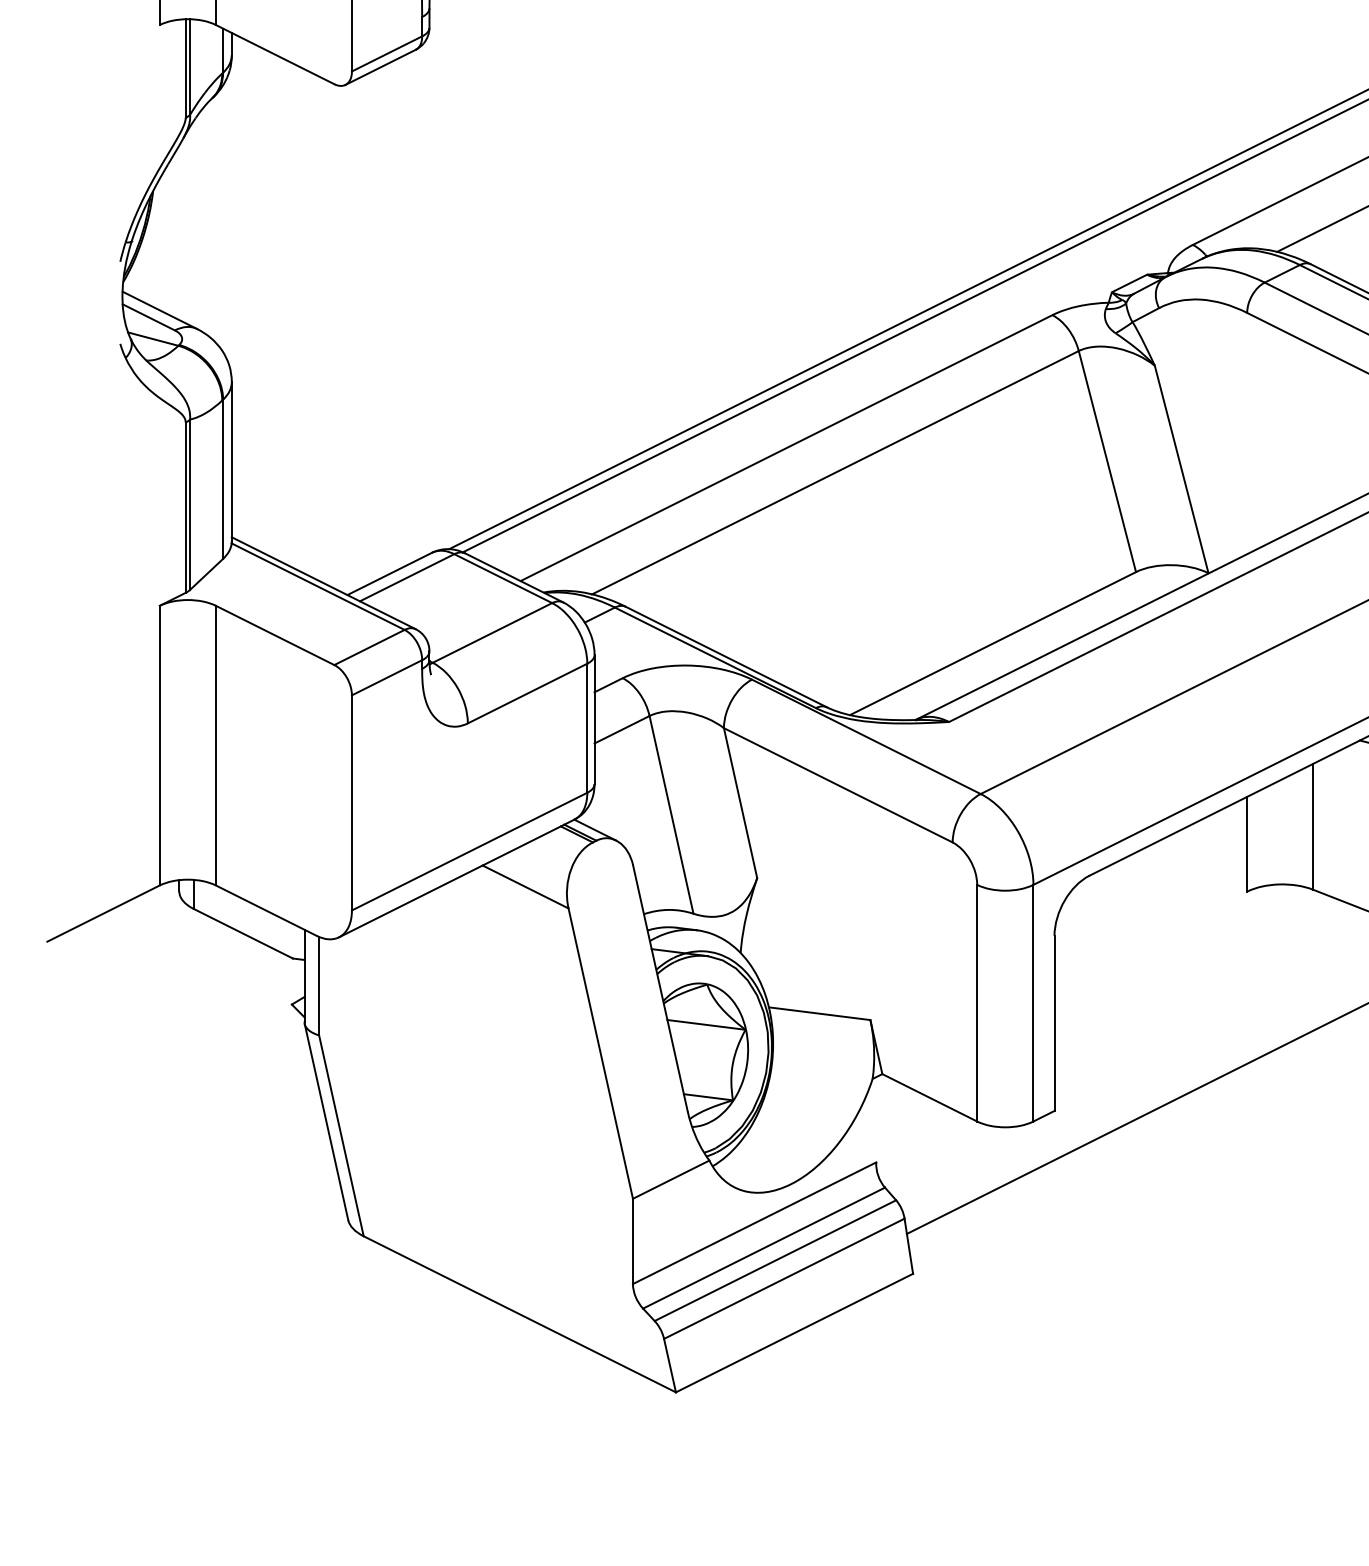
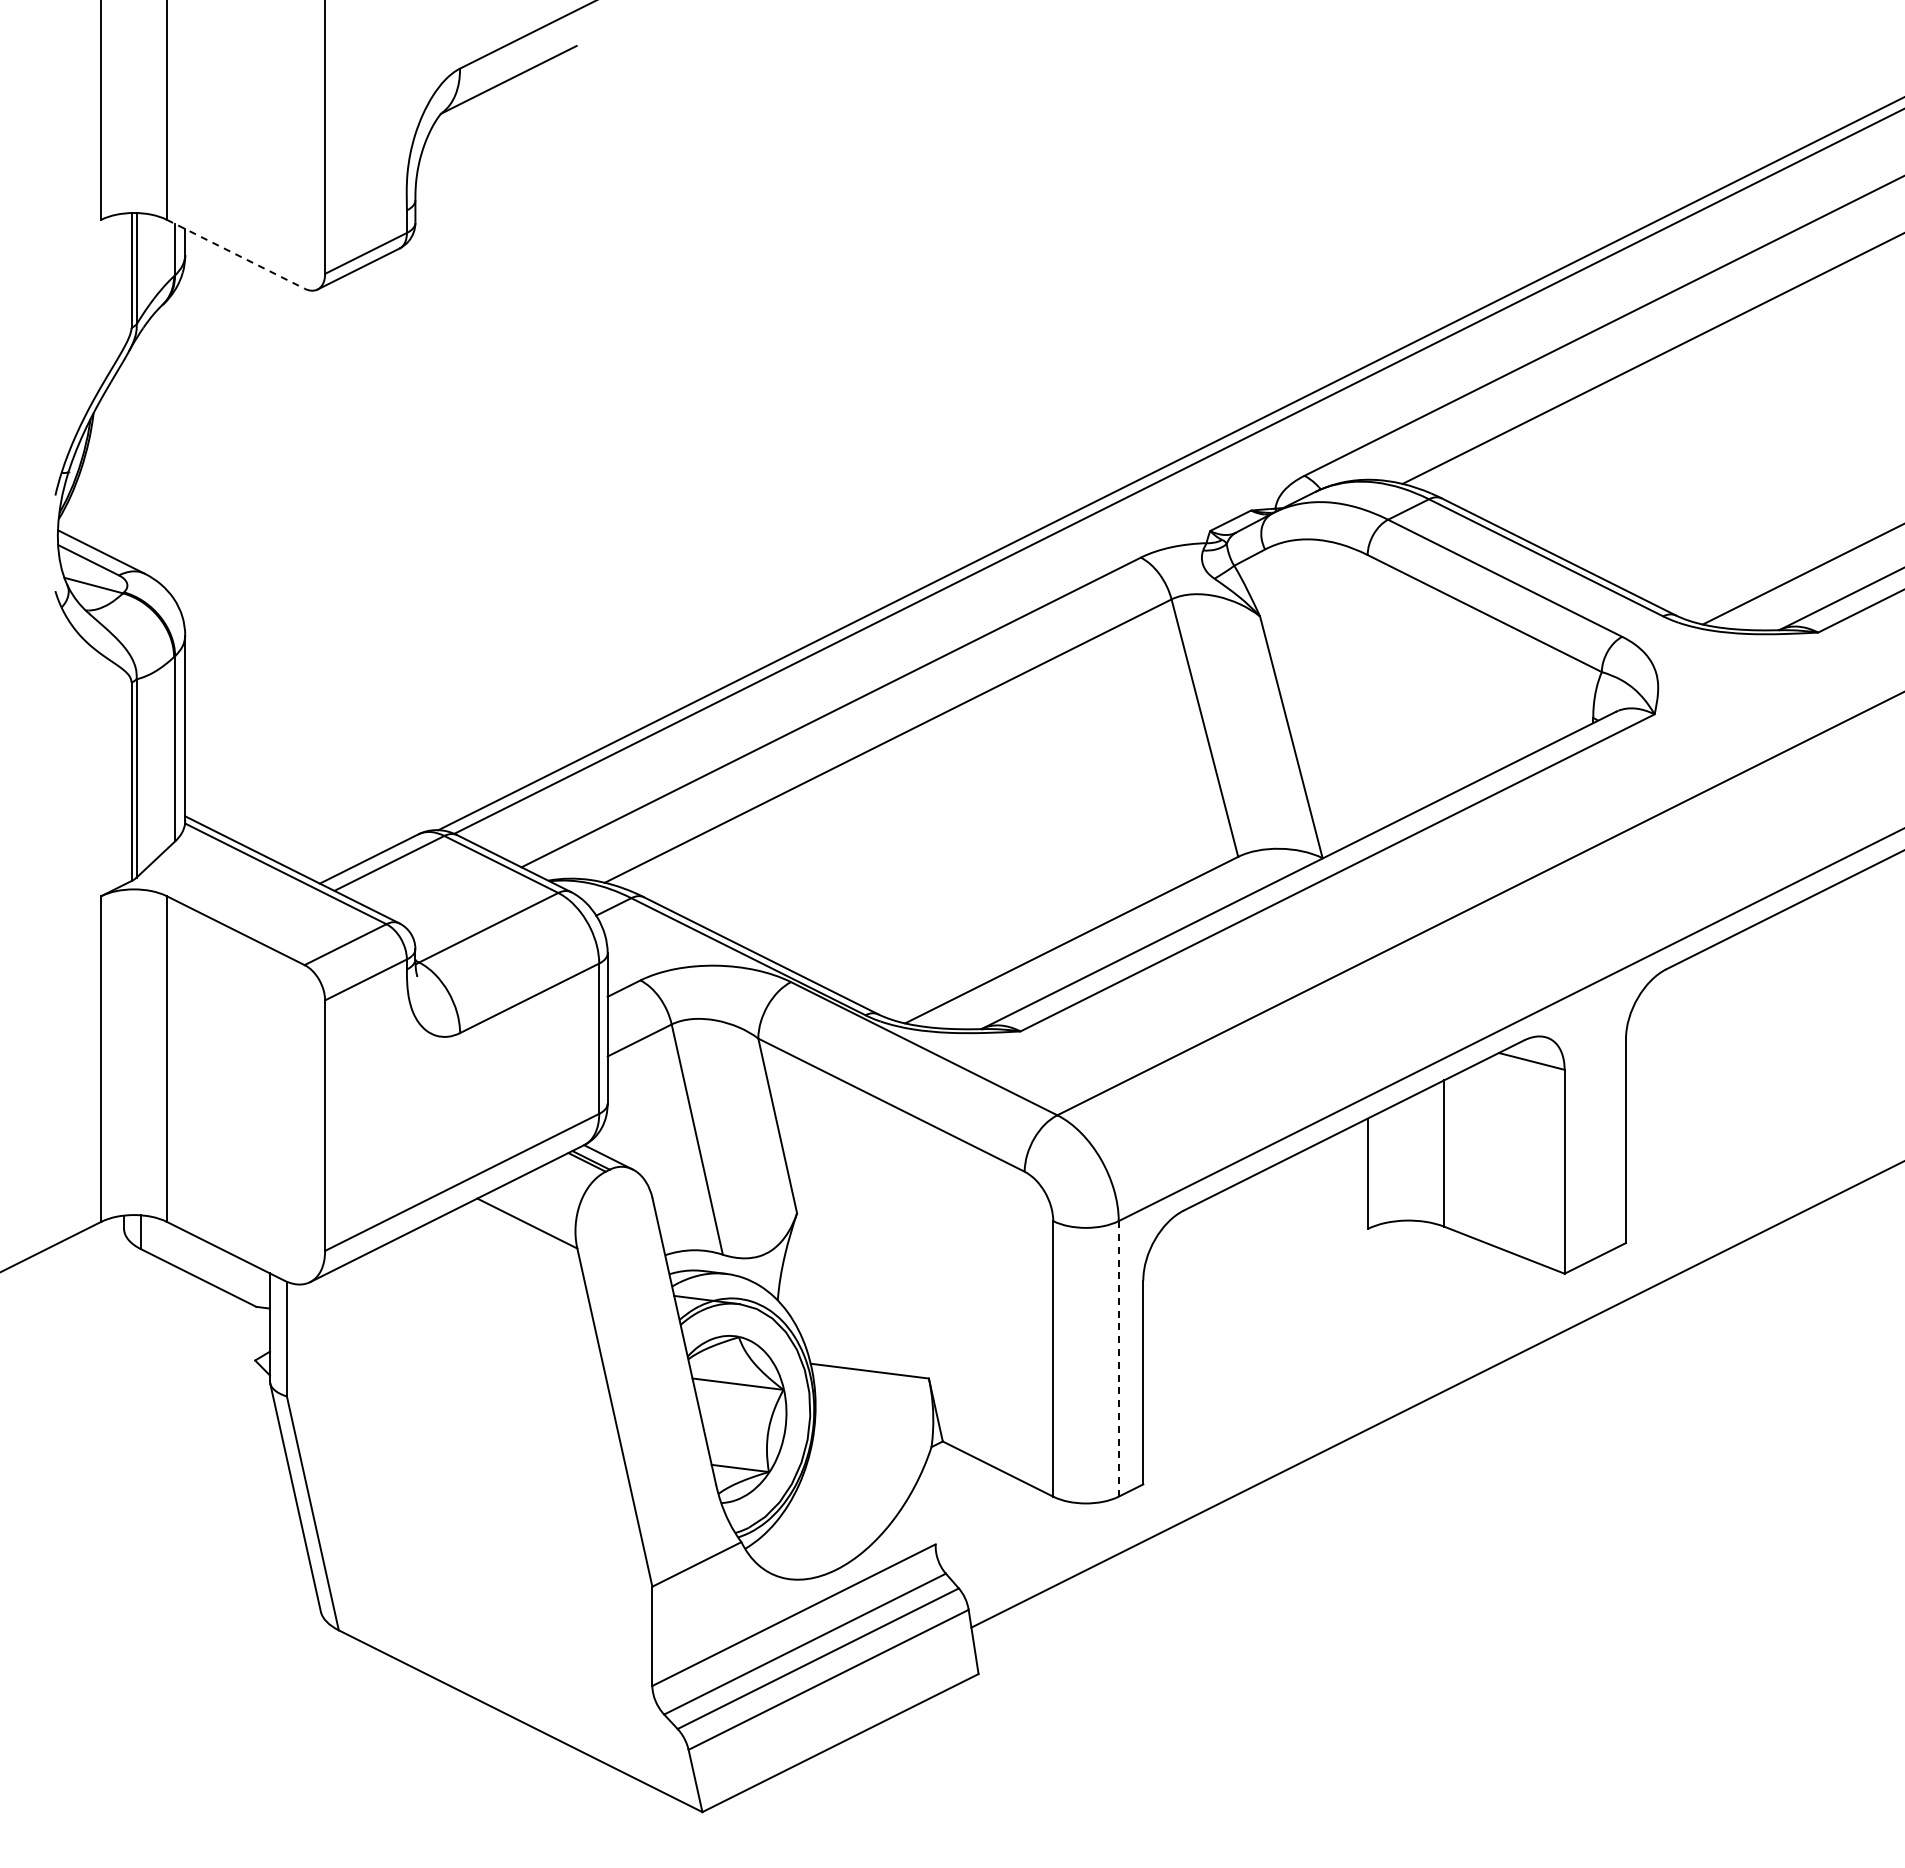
line: (275, 54) -> (236, 254), solid -> dashed
line: (1033, 1002) -> (1118, 1358), solid -> dashed

